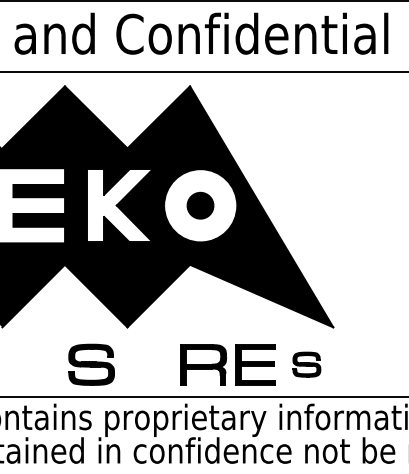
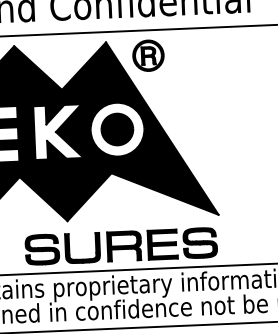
part: (246, 106) -> (148, 55), added
part: (200, 205) -> (117, 129), size x1.67
part: (306, 364) -> (200, 242), size x1.67
part: (146, 379) -> (83, 258), added

